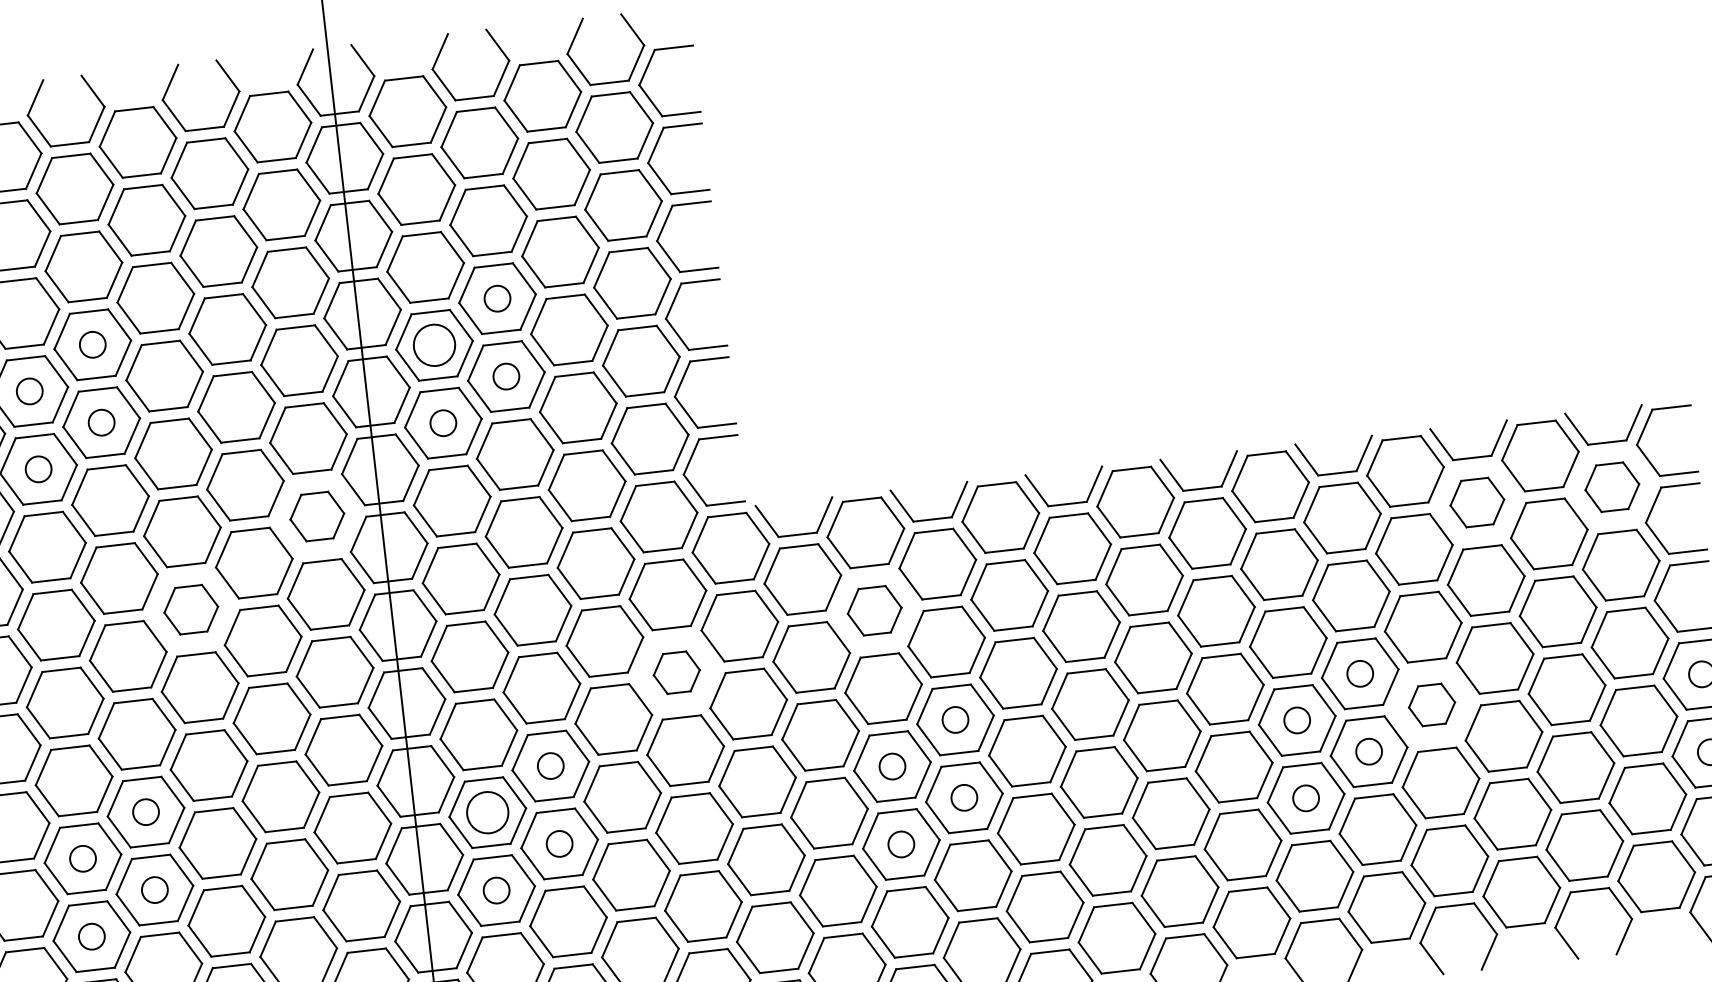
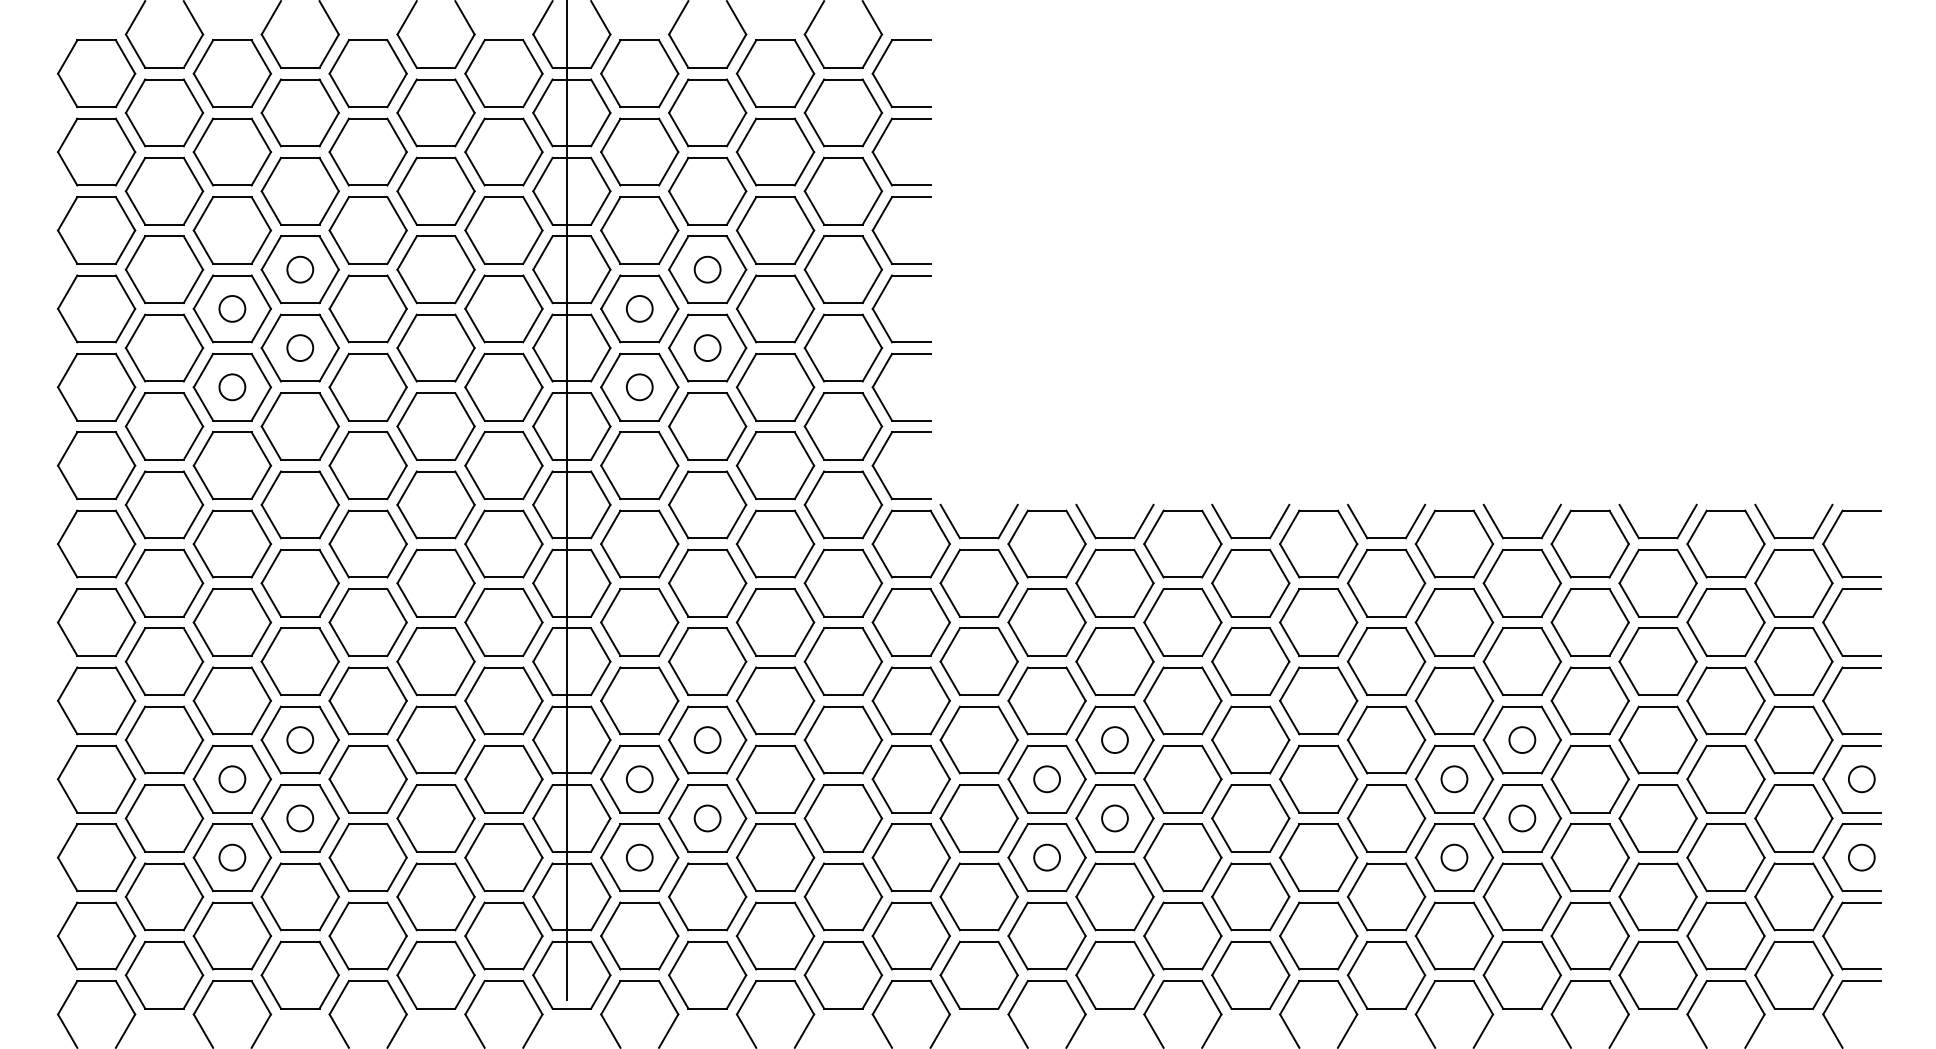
circle: (434, 344) -> (639, 308), size x0.62
part: (1611, 486) -> (1793, 582), size x1.43
part: (1476, 501) -> (1657, 582), size x1.43
part: (316, 516) -> (503, 465), size x1.43
part: (190, 609) -> (367, 543), size x1.43
part: (874, 610) -> (1046, 622), size x1.43
part: (676, 672) -> (843, 661), size x1.67
part: (1431, 704) -> (1589, 778), size x1.67
circle: (487, 812) -> (639, 779), size x0.62

